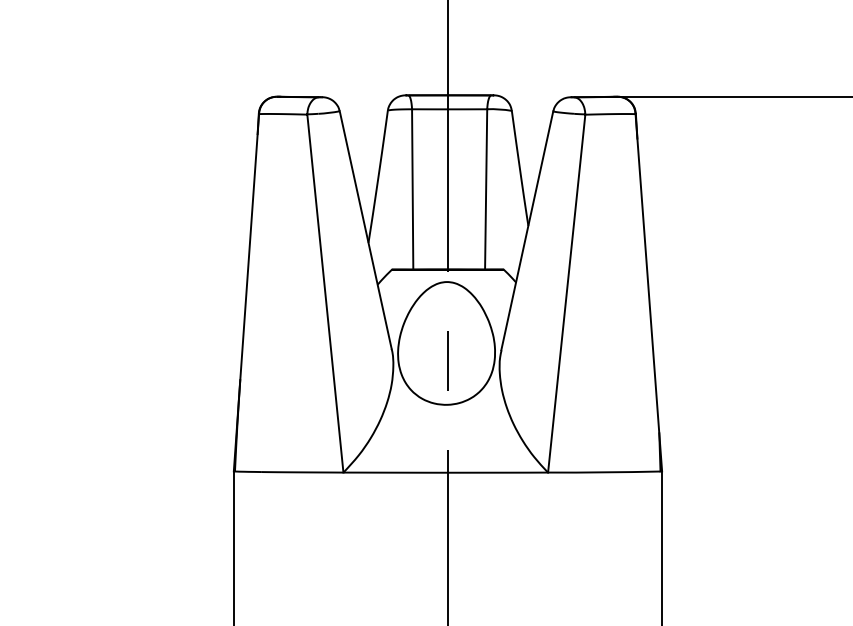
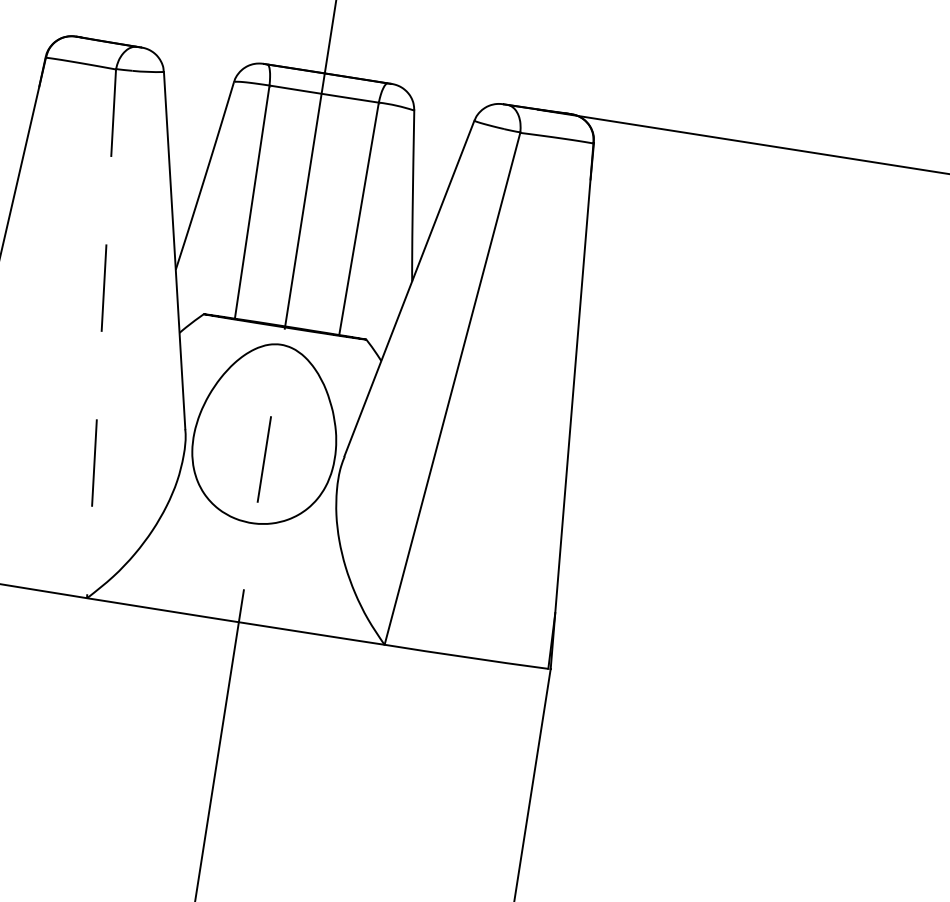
line: (325, 293) -> (101, 333), solid -> dashed

